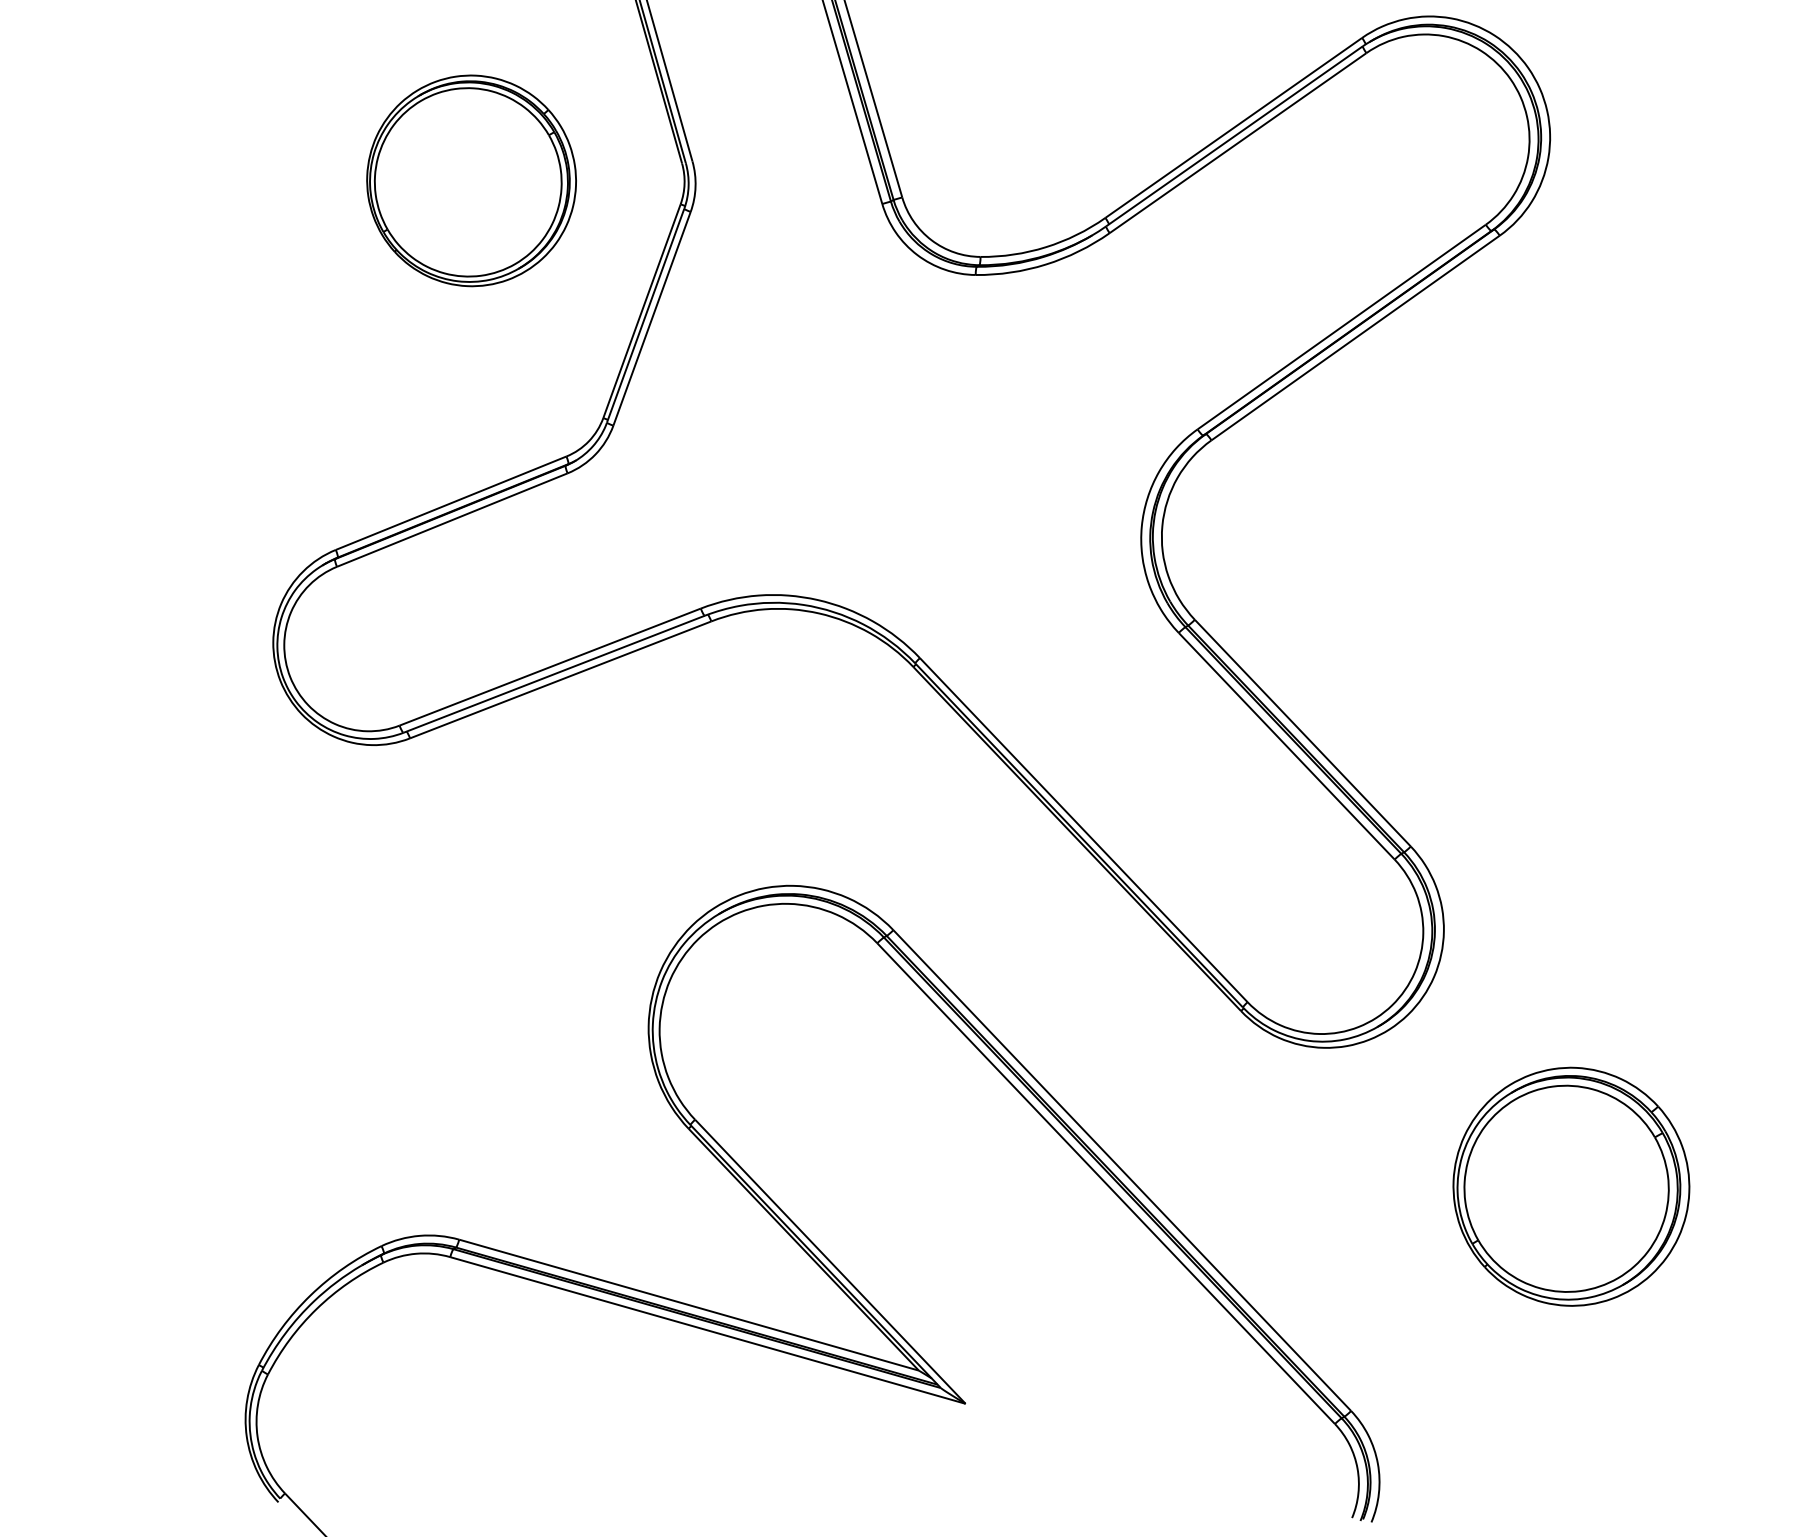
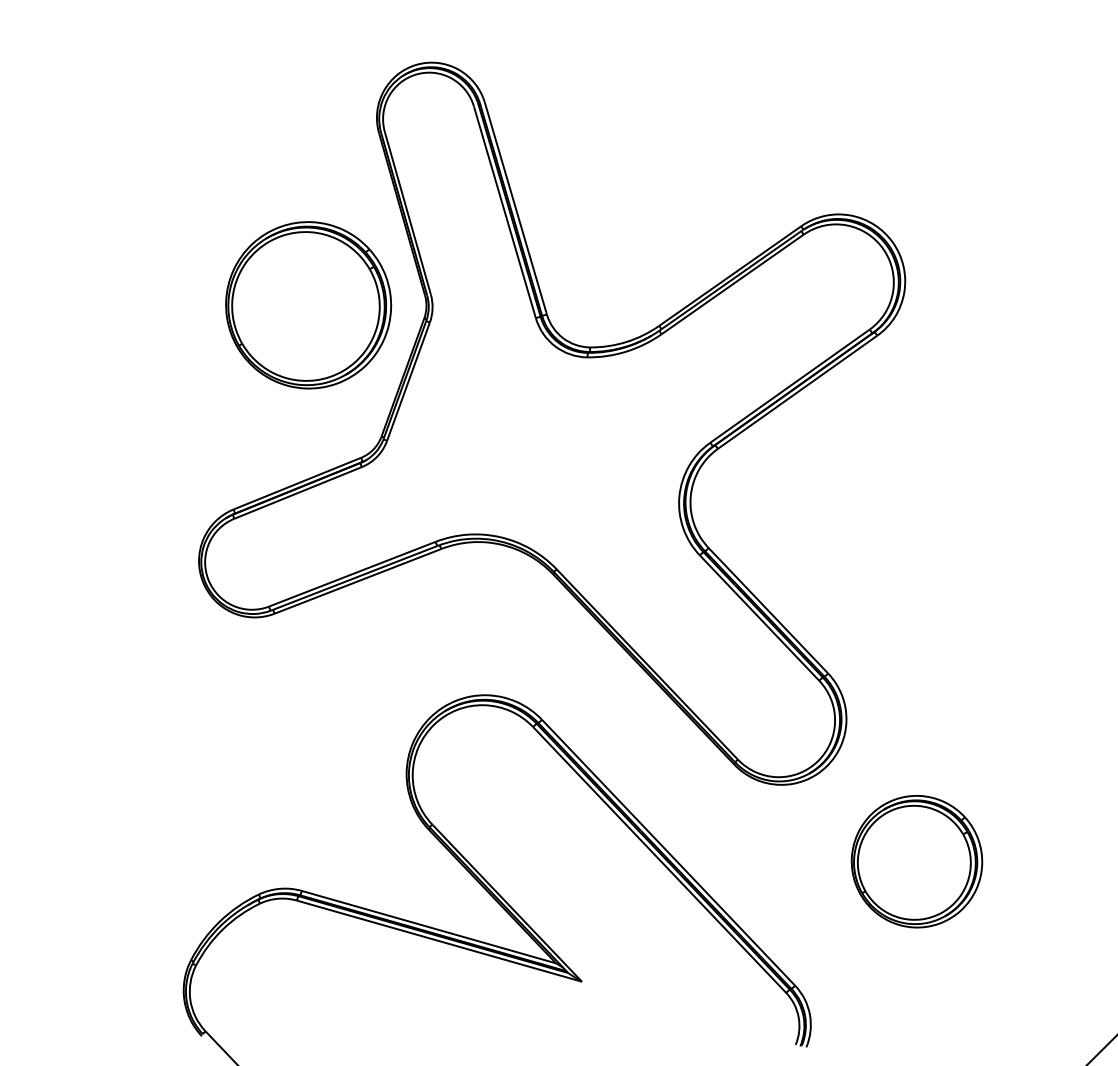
part: (471, 181) -> (308, 305), size x1.43

